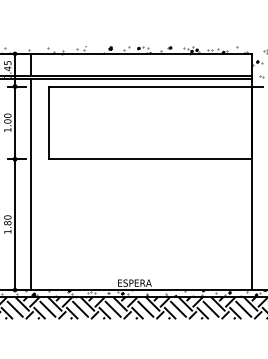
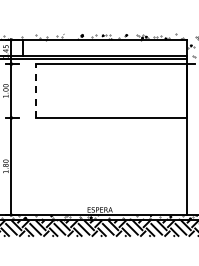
line: (49, 123) -> (36, 91), solid -> dashed
line: (30, 184) -> (22, 136), removed

